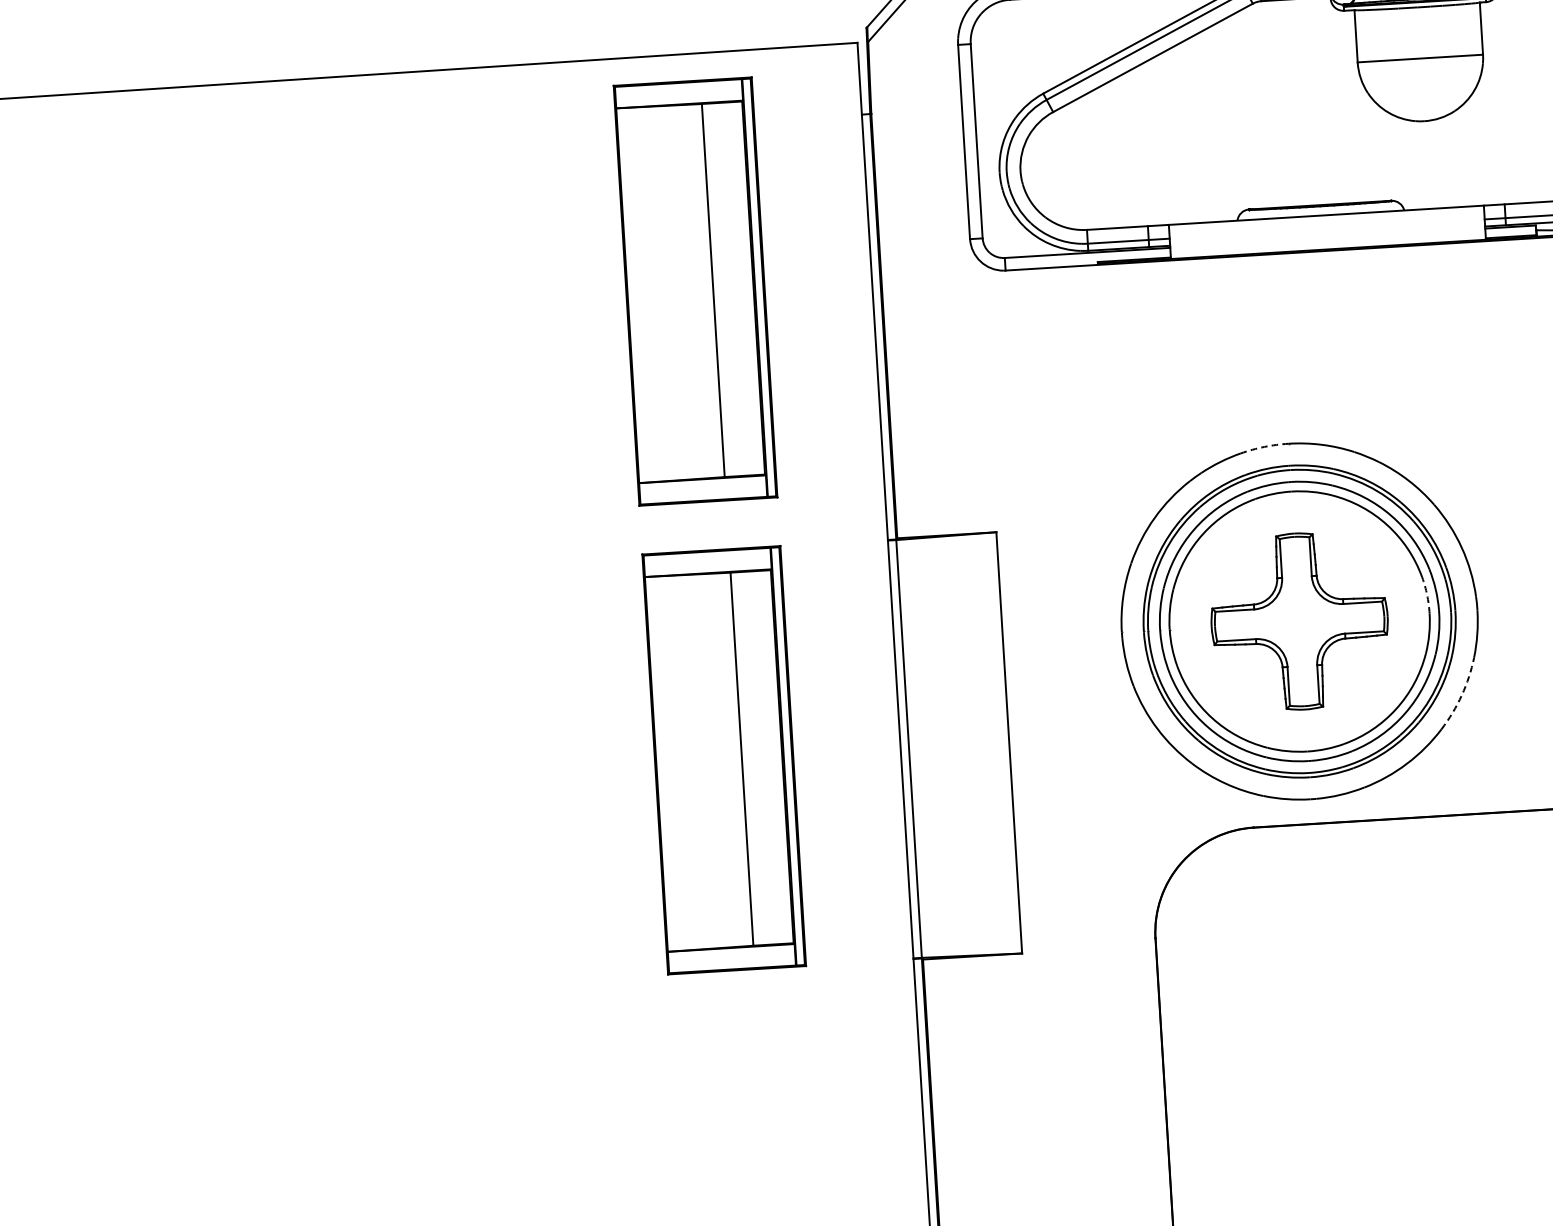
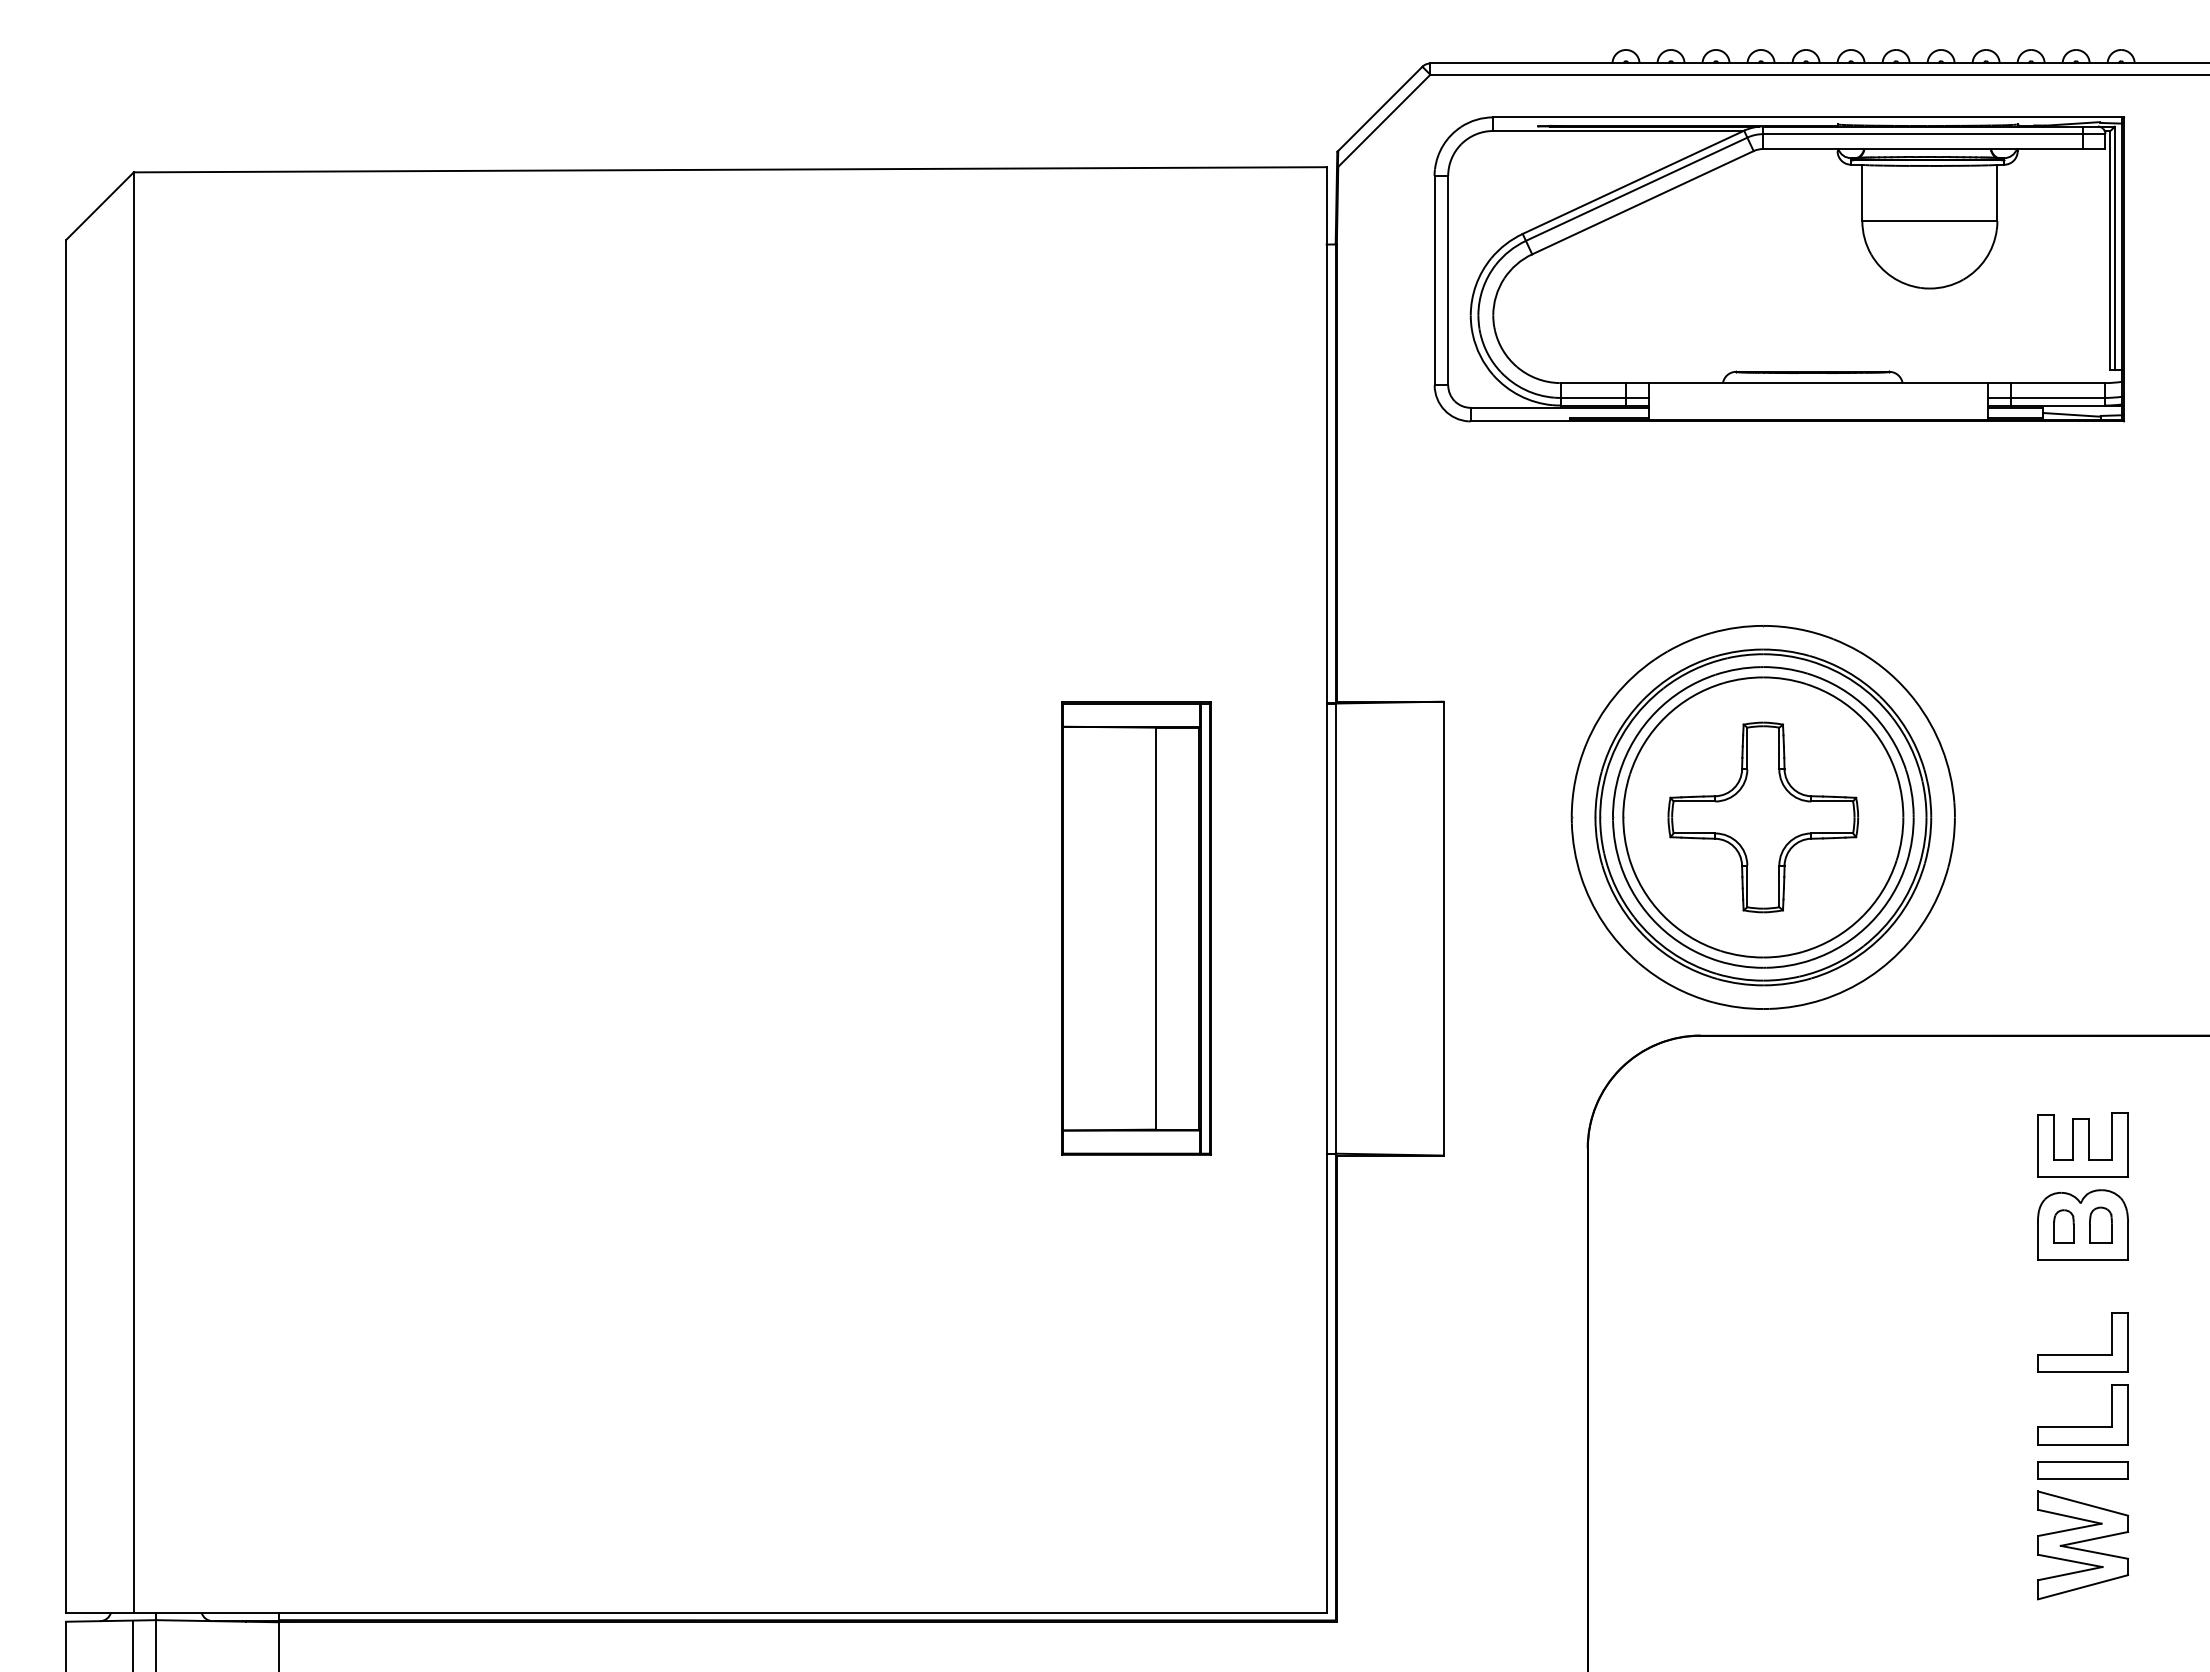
part: (695, 291) -> (1136, 423), removed
arc: (1263, 446) -> (1736, 627), dashed -> solid
arc: (1426, 595) -> (1901, 797), dashed -> solid
arc: (1461, 695) -> (1932, 907), dashed -> solid

